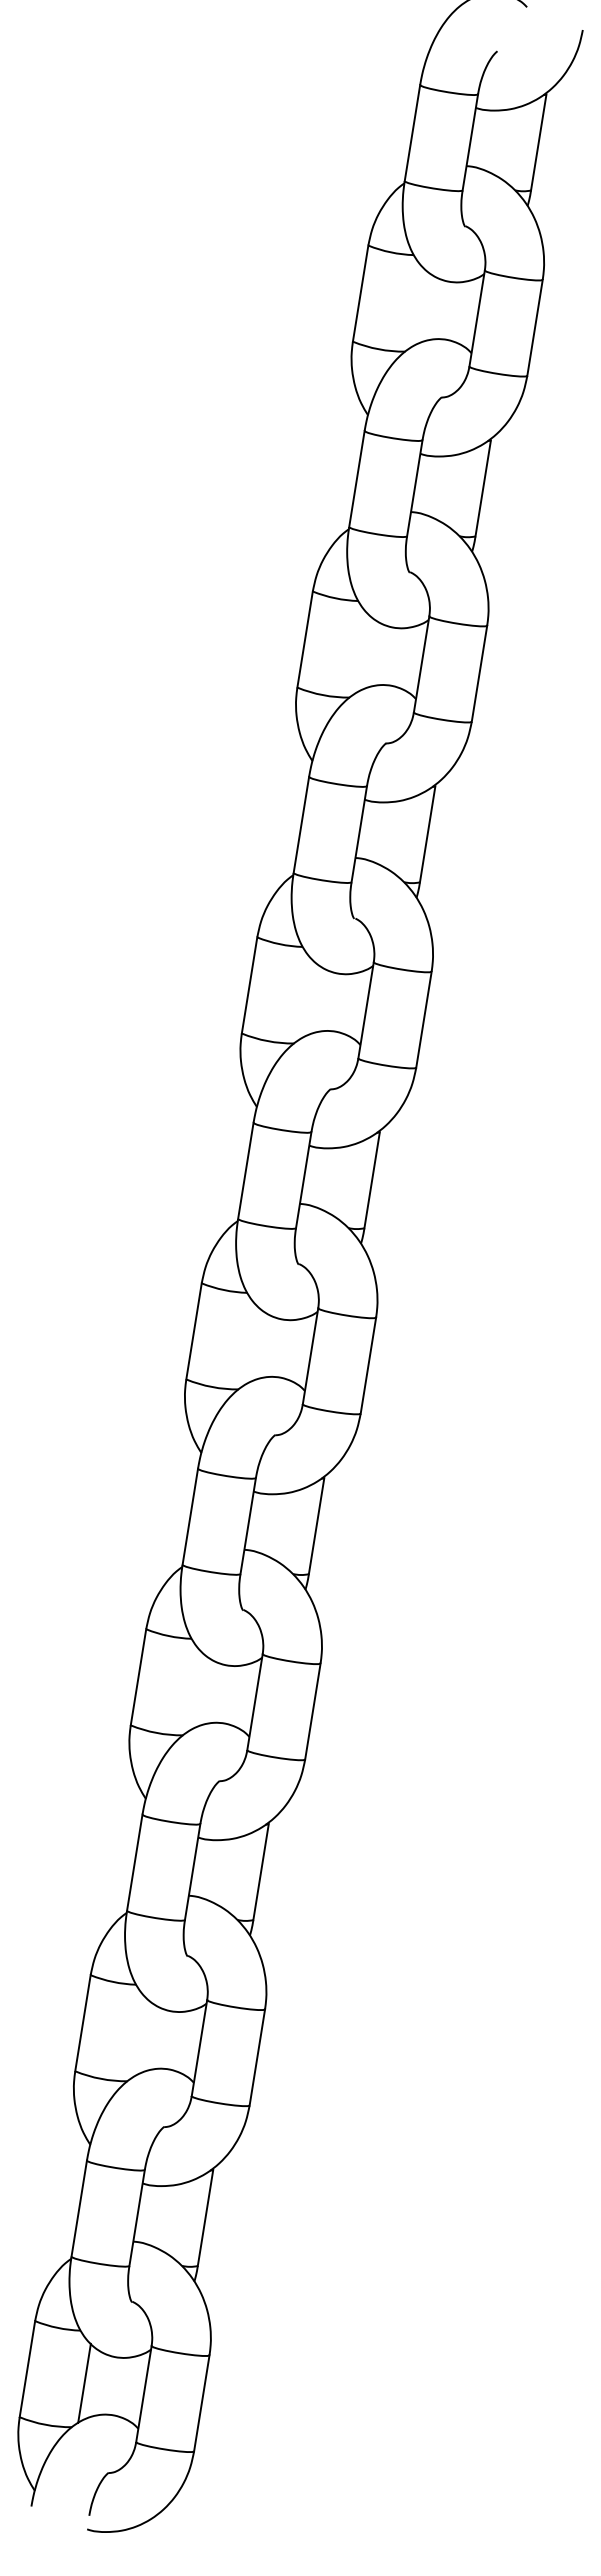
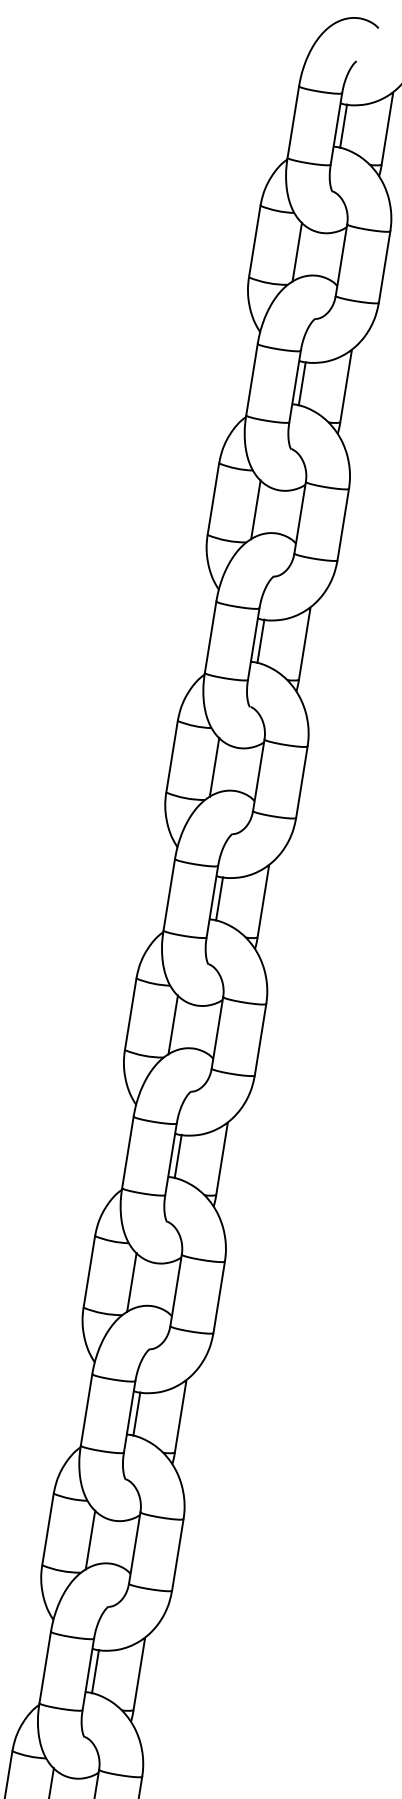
line: (479, 138) -> (343, 126), added
line: (417, 307) -> (297, 251), added
line: (424, 484) -> (302, 383), added
line: (361, 653) -> (255, 509), added
line: (368, 830) -> (260, 641), added
line: (306, 999) -> (214, 767), added
line: (313, 1176) -> (219, 899), added
line: (250, 1345) -> (172, 1024), added
line: (257, 1522) -> (177, 1156), added
line: (195, 1691) -> (131, 1282), added
line: (201, 1868) -> (136, 1414), added
line: (139, 2037) -> (90, 1540), added
line: (146, 2214) -> (95, 1671), added

